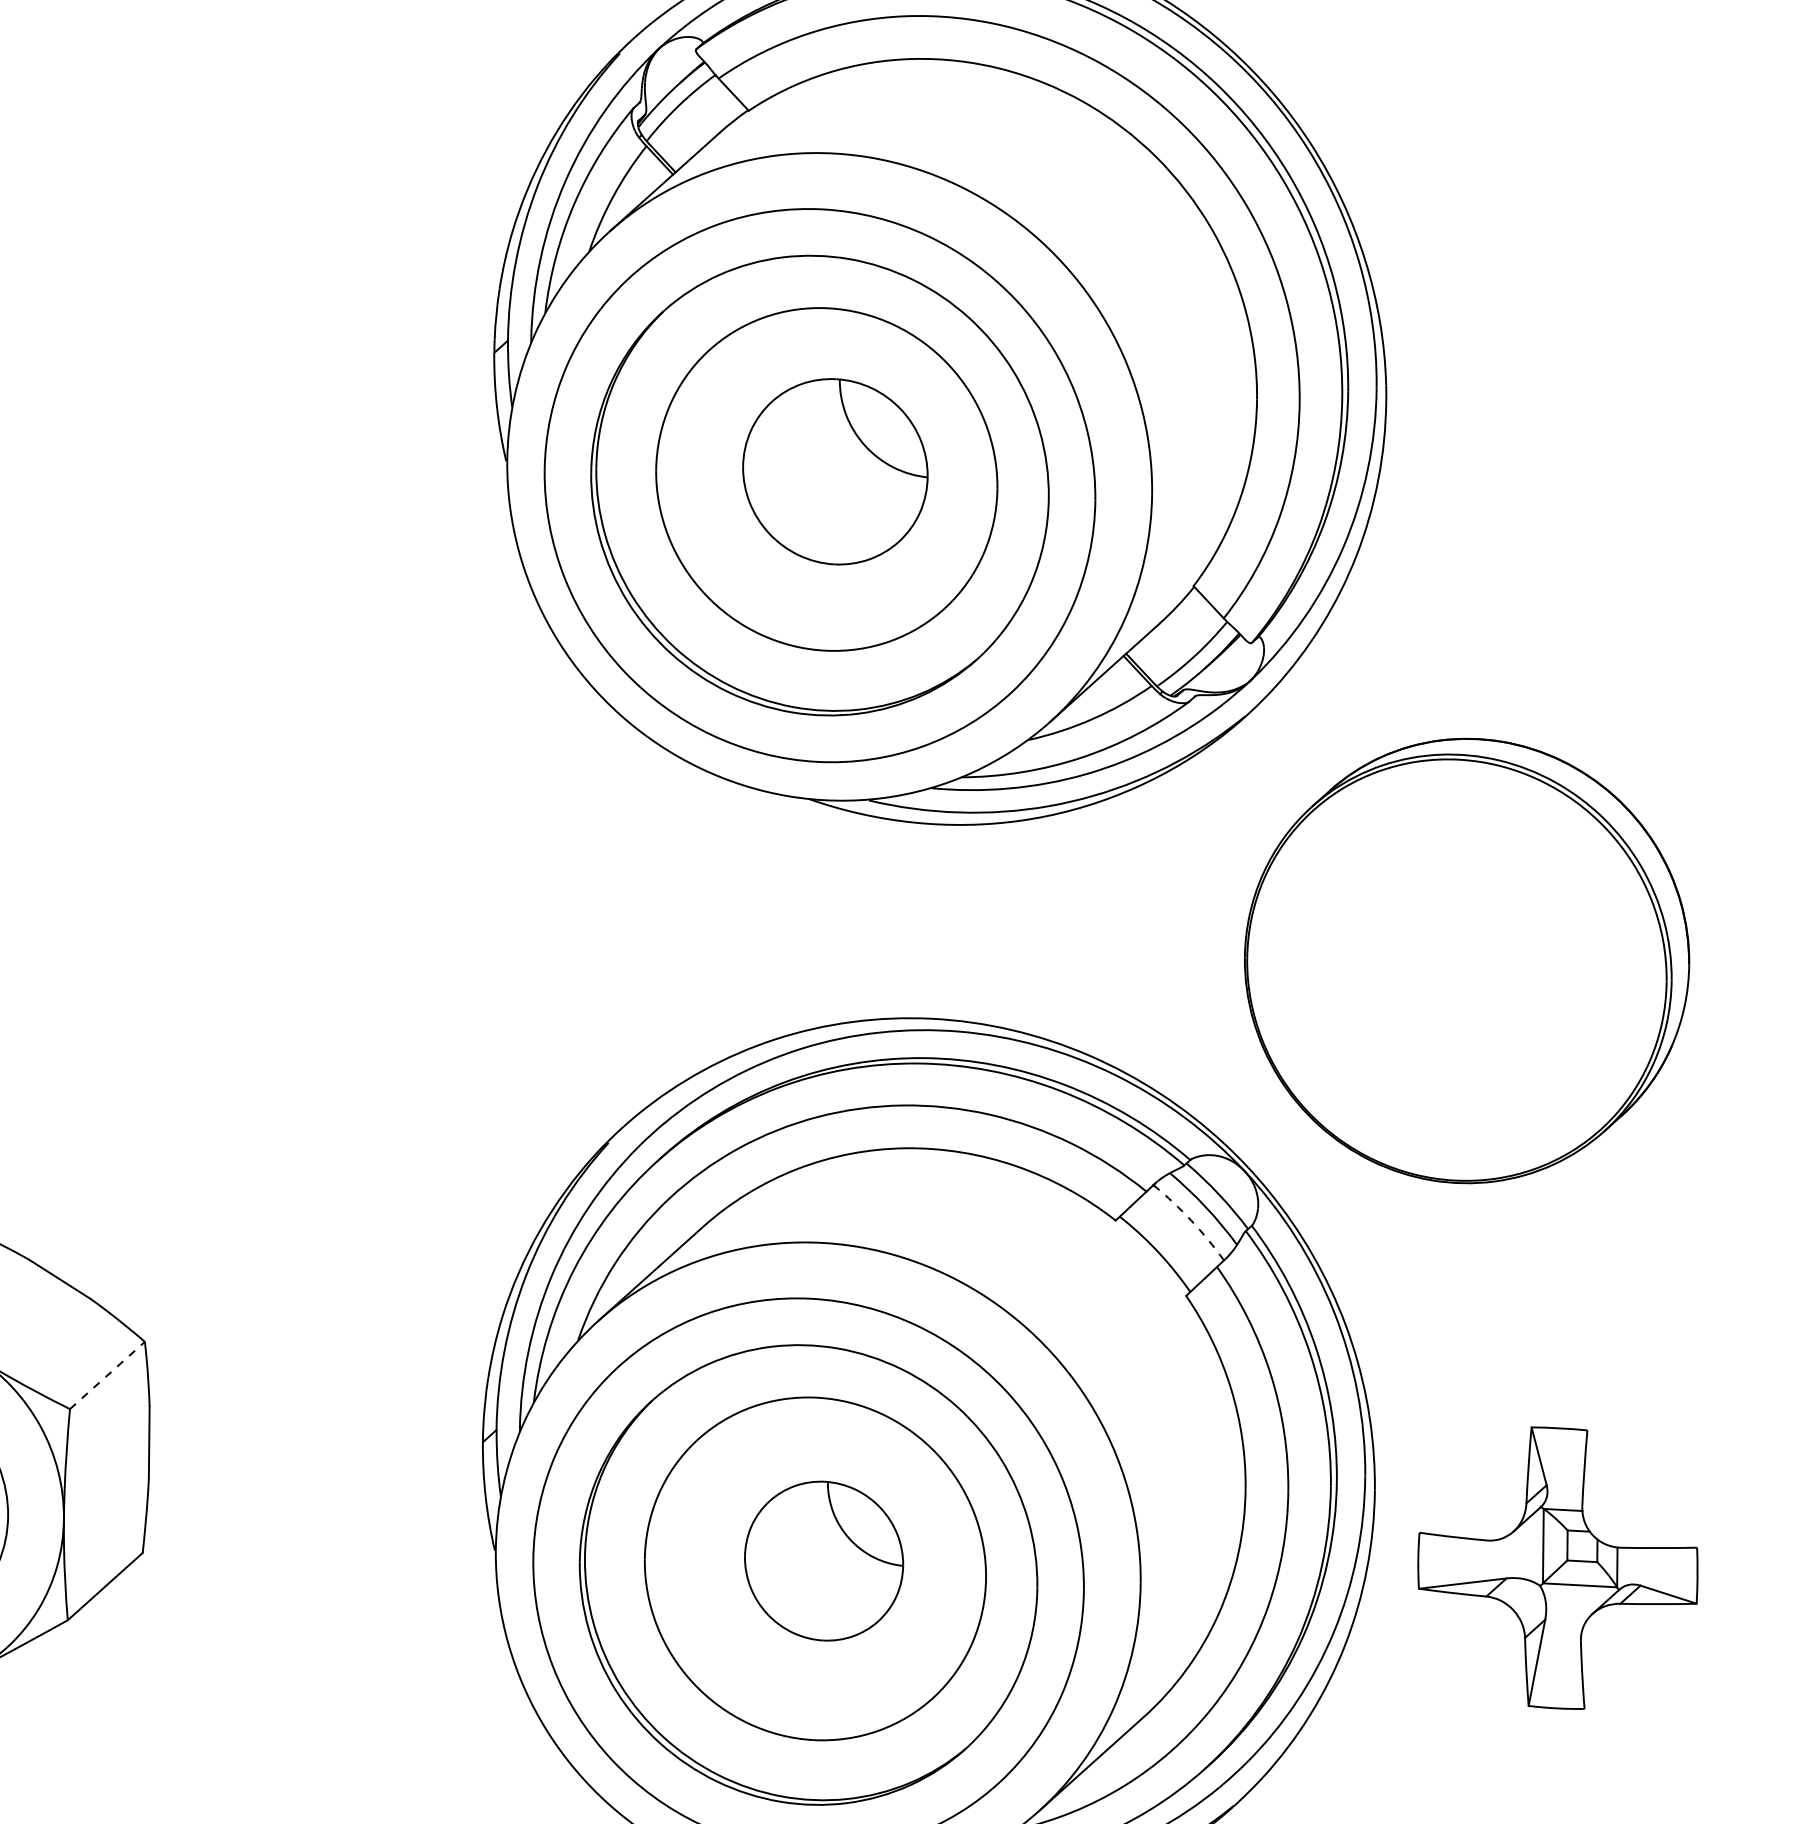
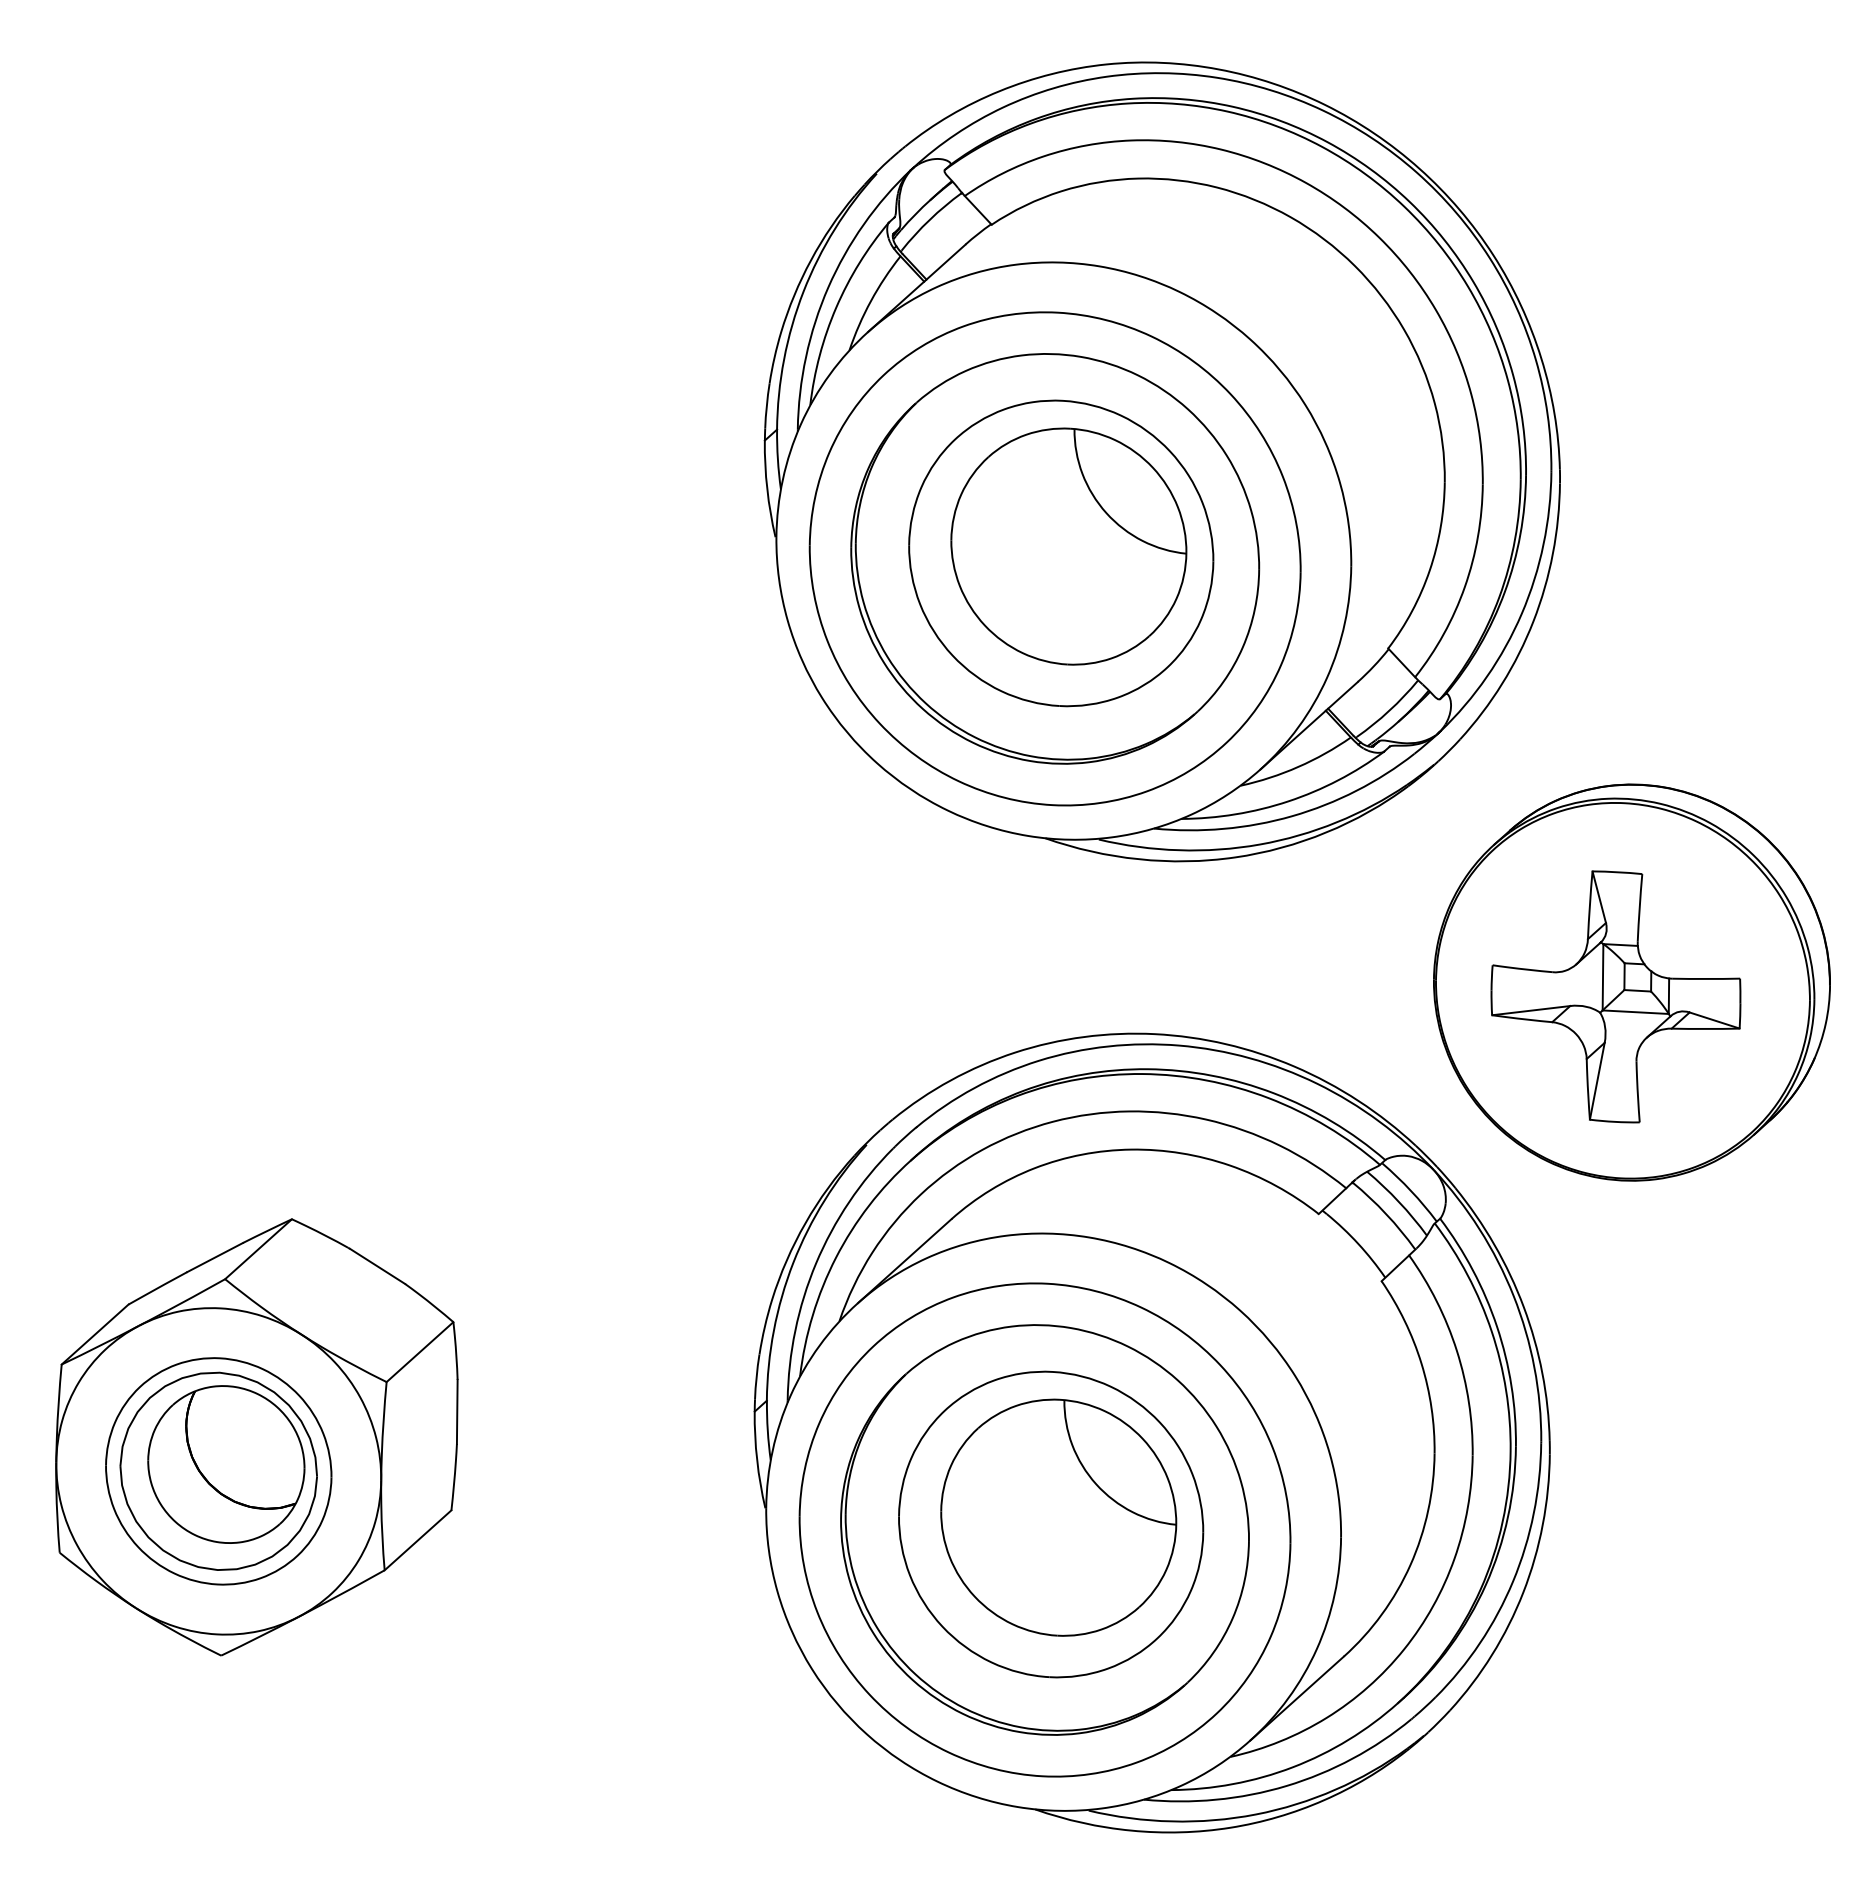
part: (834, 471) -> (1068, 546), size x1.43
arc: (1191, 1221) -> (1386, 1214), dashed -> solid
line: (108, 1375) -> (420, 1352), dashed -> solid
part: (823, 1560) -> (1058, 1517), size x1.67
part: (1557, 1567) -> (1615, 996), moved

